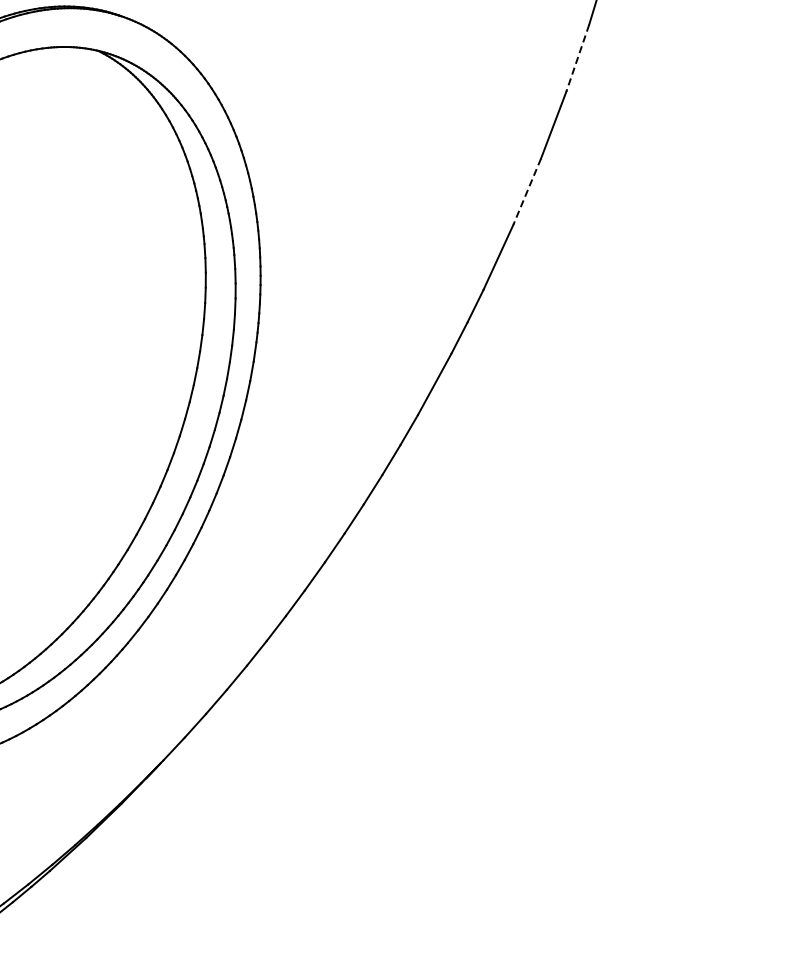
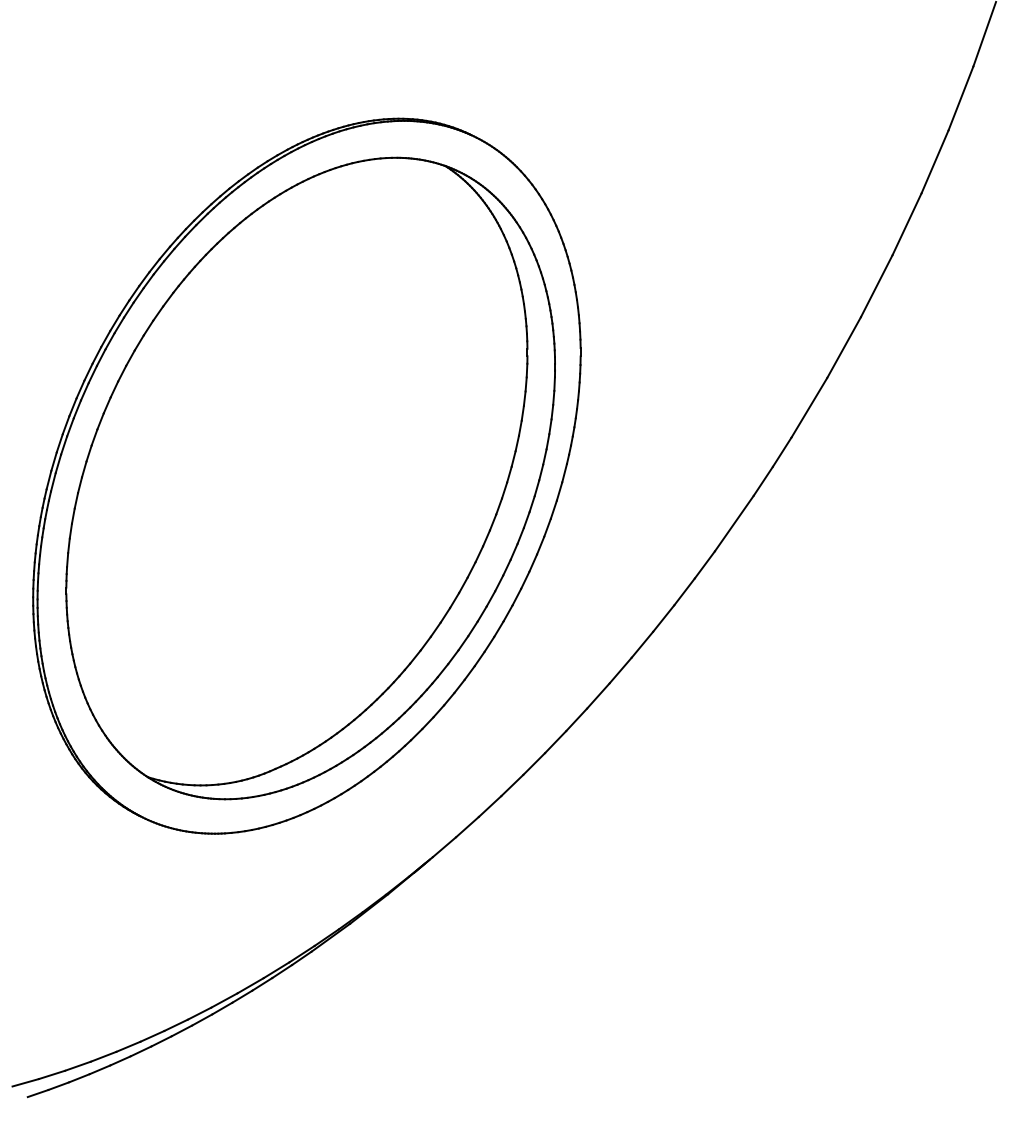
line: (577, 58) -> (906, 224), dashed -> solid
line: (527, 191) -> (844, 347), dashed -> solid

